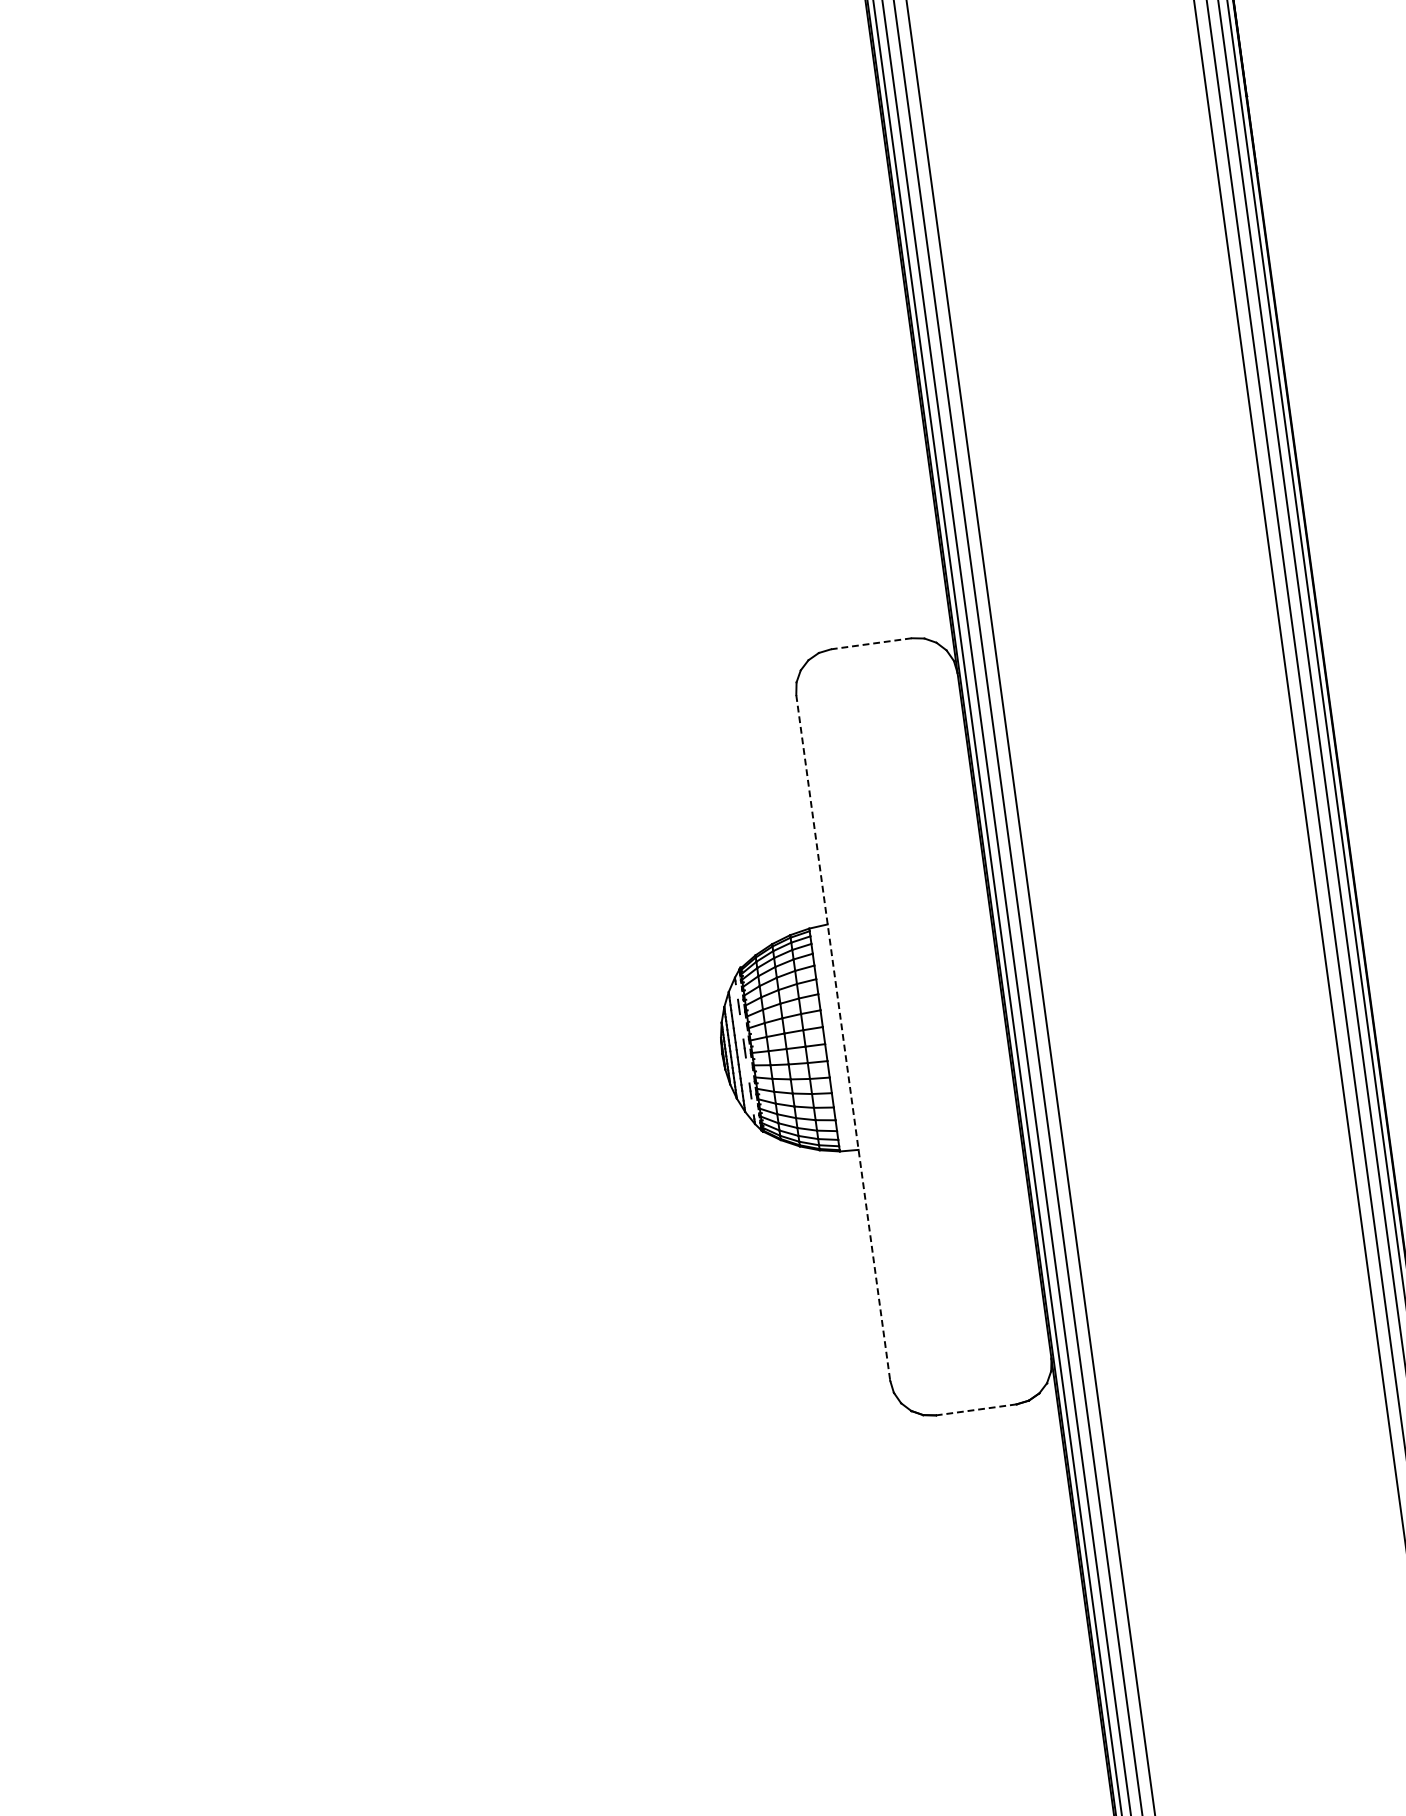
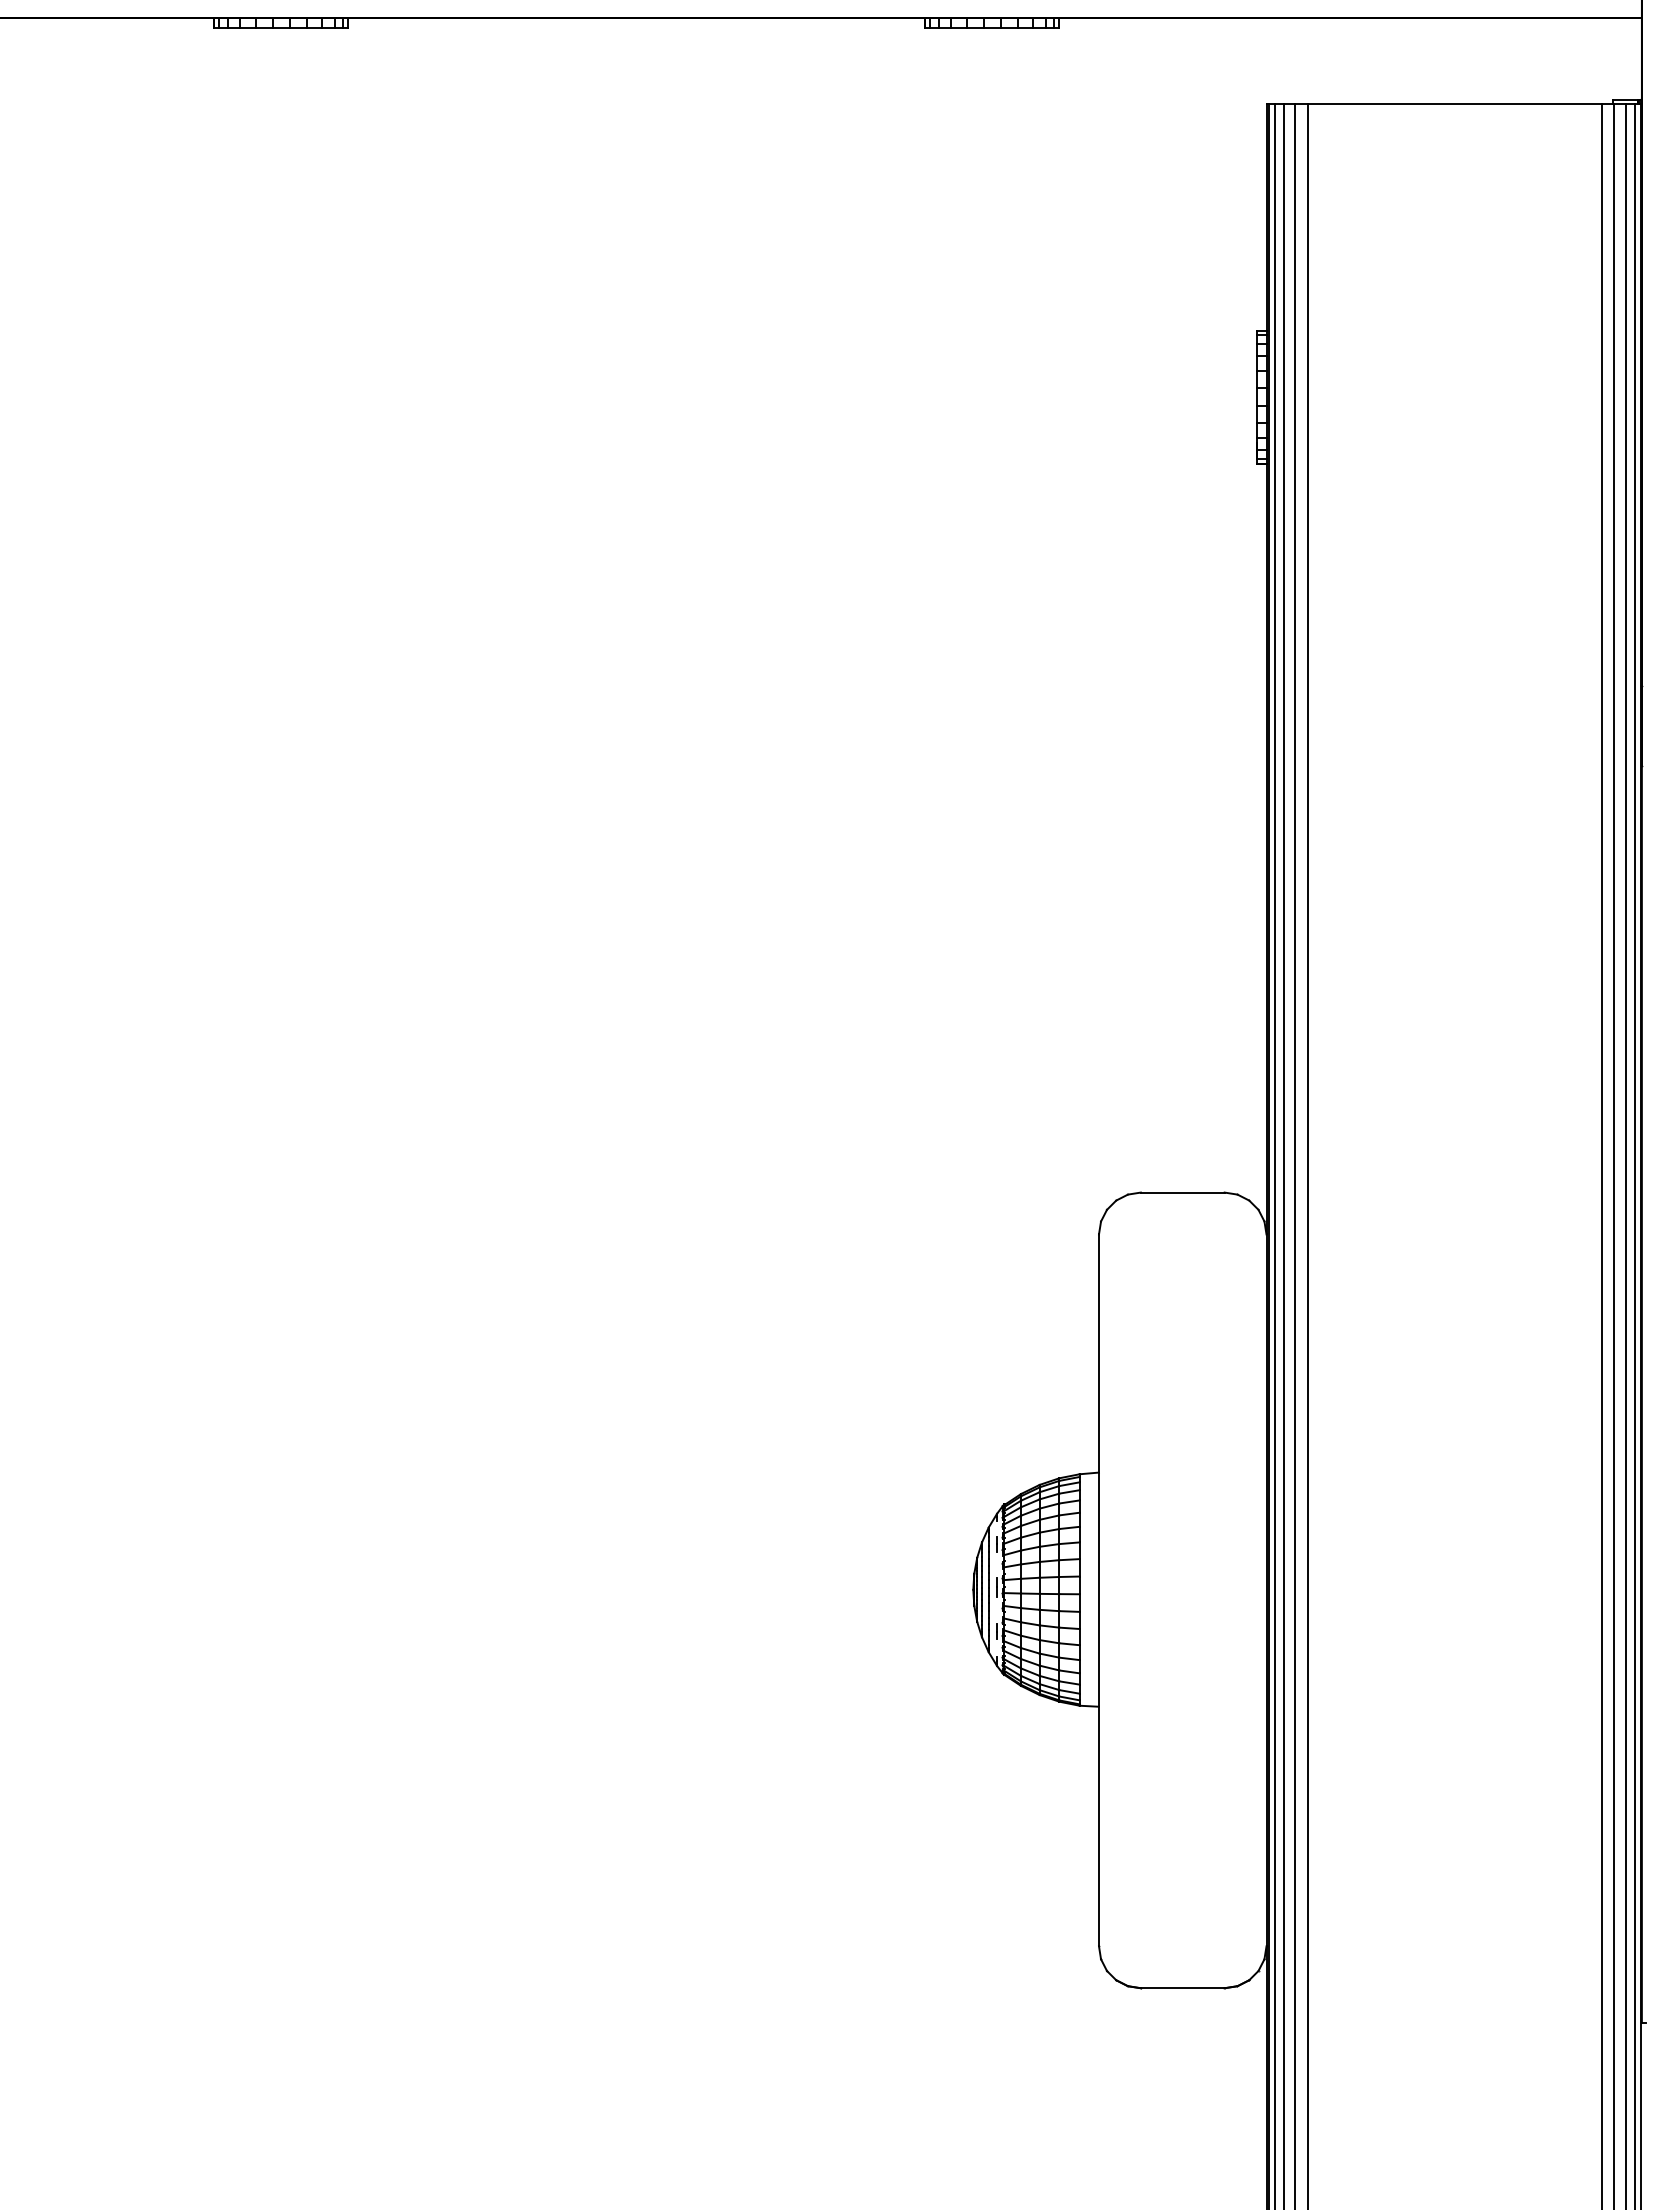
line: (871, 643) -> (1182, 1192), dashed -> solid
line: (842, 1038) -> (1098, 1590), dashed -> solid
line: (976, 1410) -> (1182, 1988), dashed -> solid

